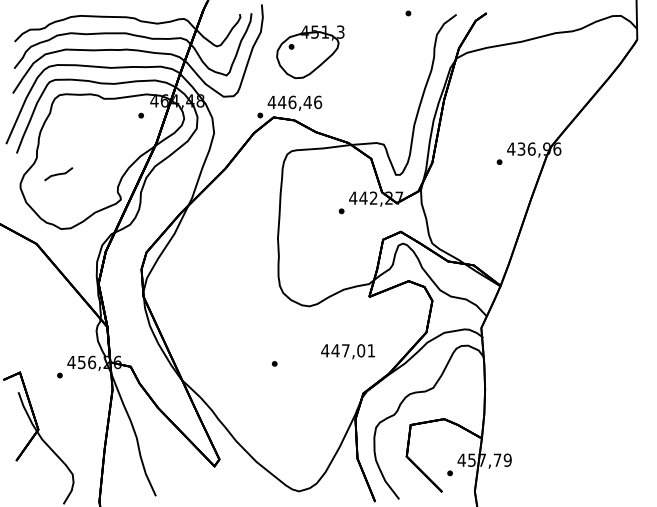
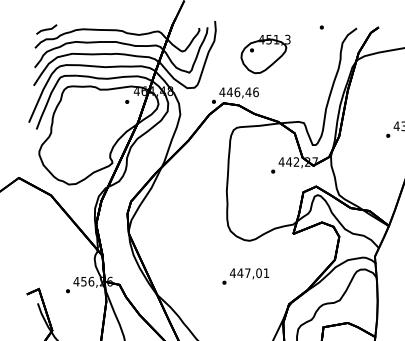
part: (310, 52) -> (265, 54), moved
line: (58, 174) -> (46, 29), moved
text: (347, 351) -> (249, 273), moved

